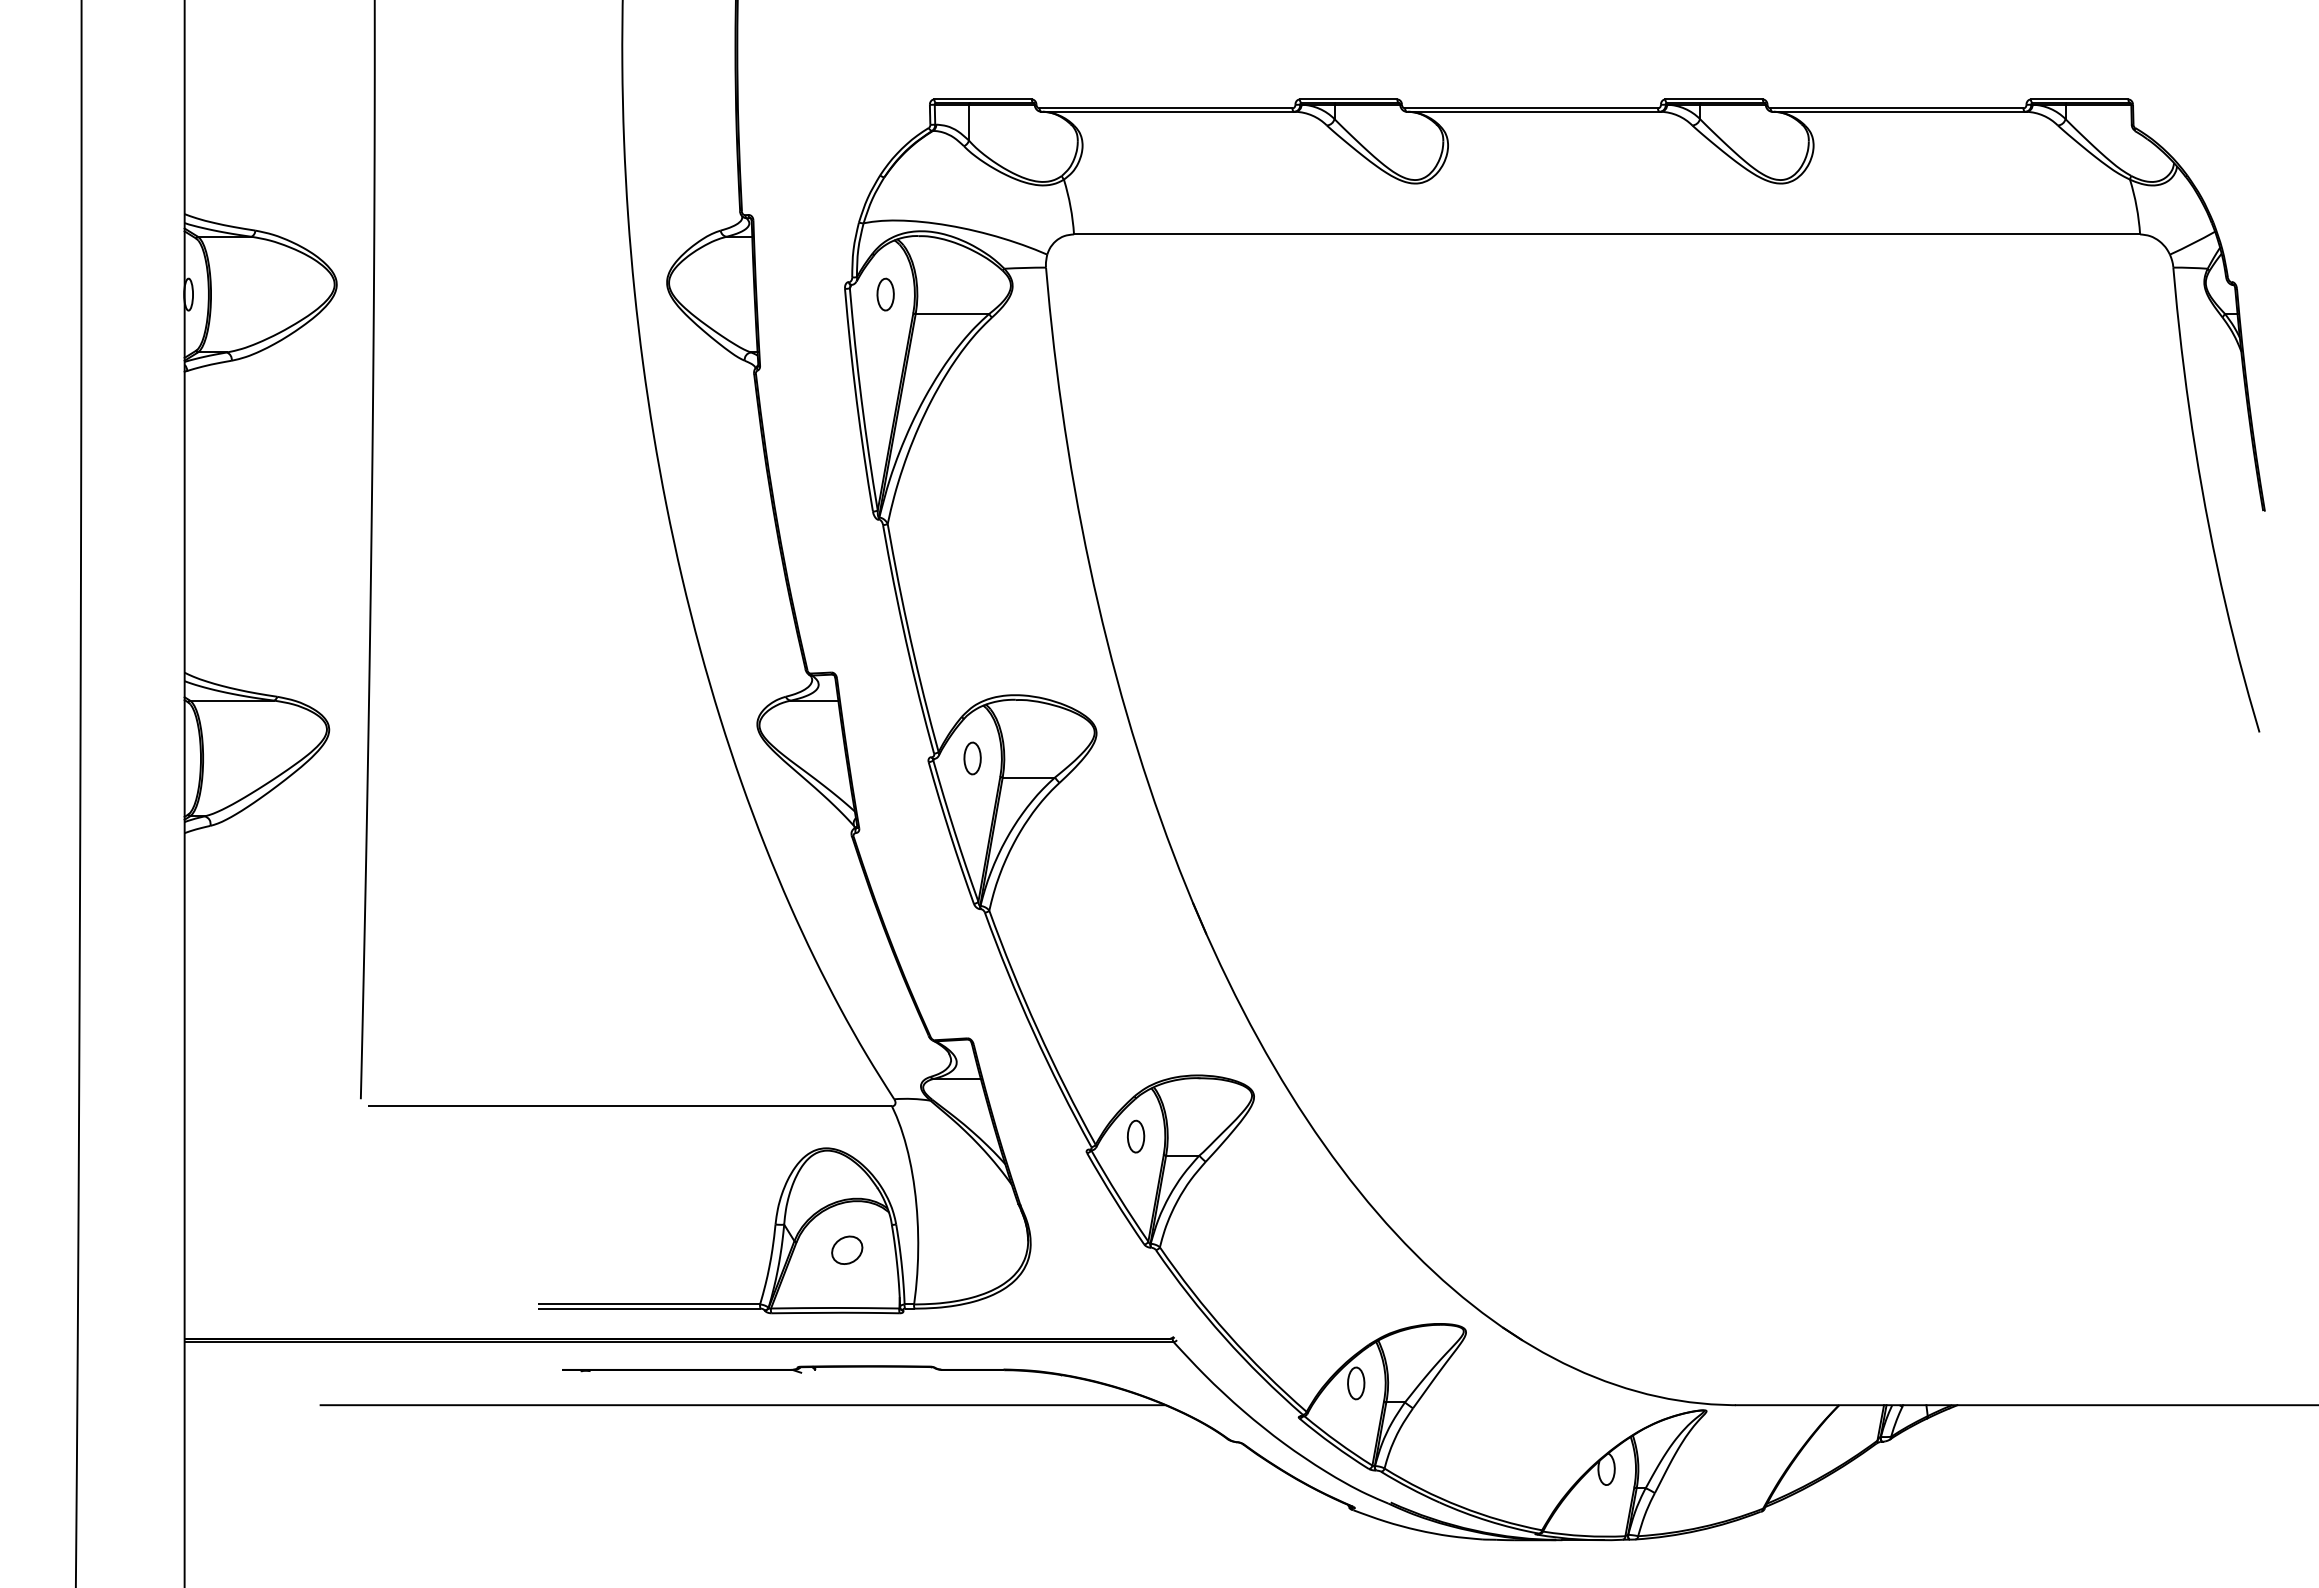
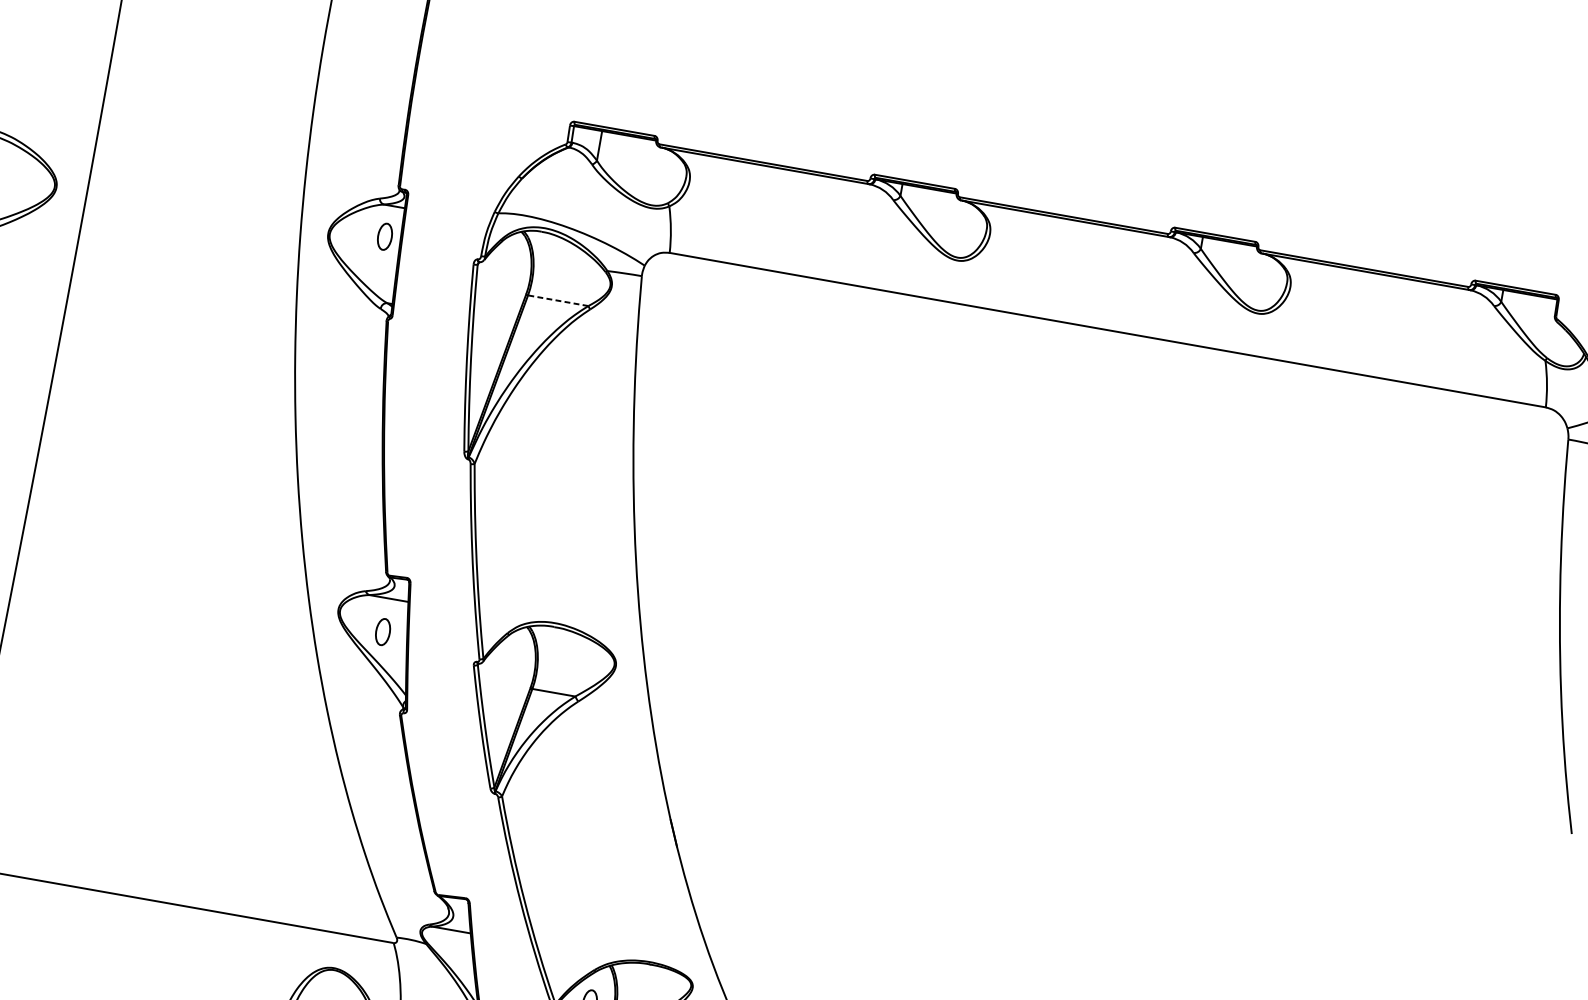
part: (885, 294) -> (384, 236), moved
line: (952, 314) -> (558, 301), solid -> dashed
part: (972, 758) -> (382, 632), moved

